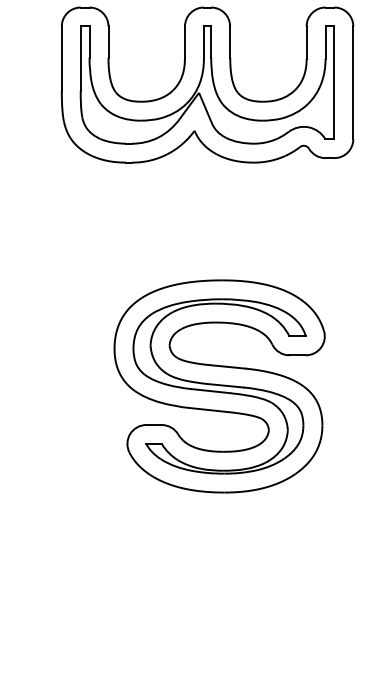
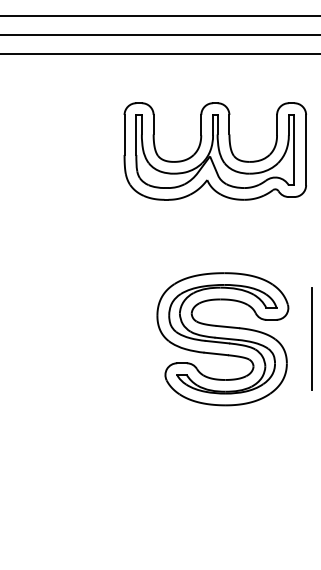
line: (363, 386) -> (312, 339), added

